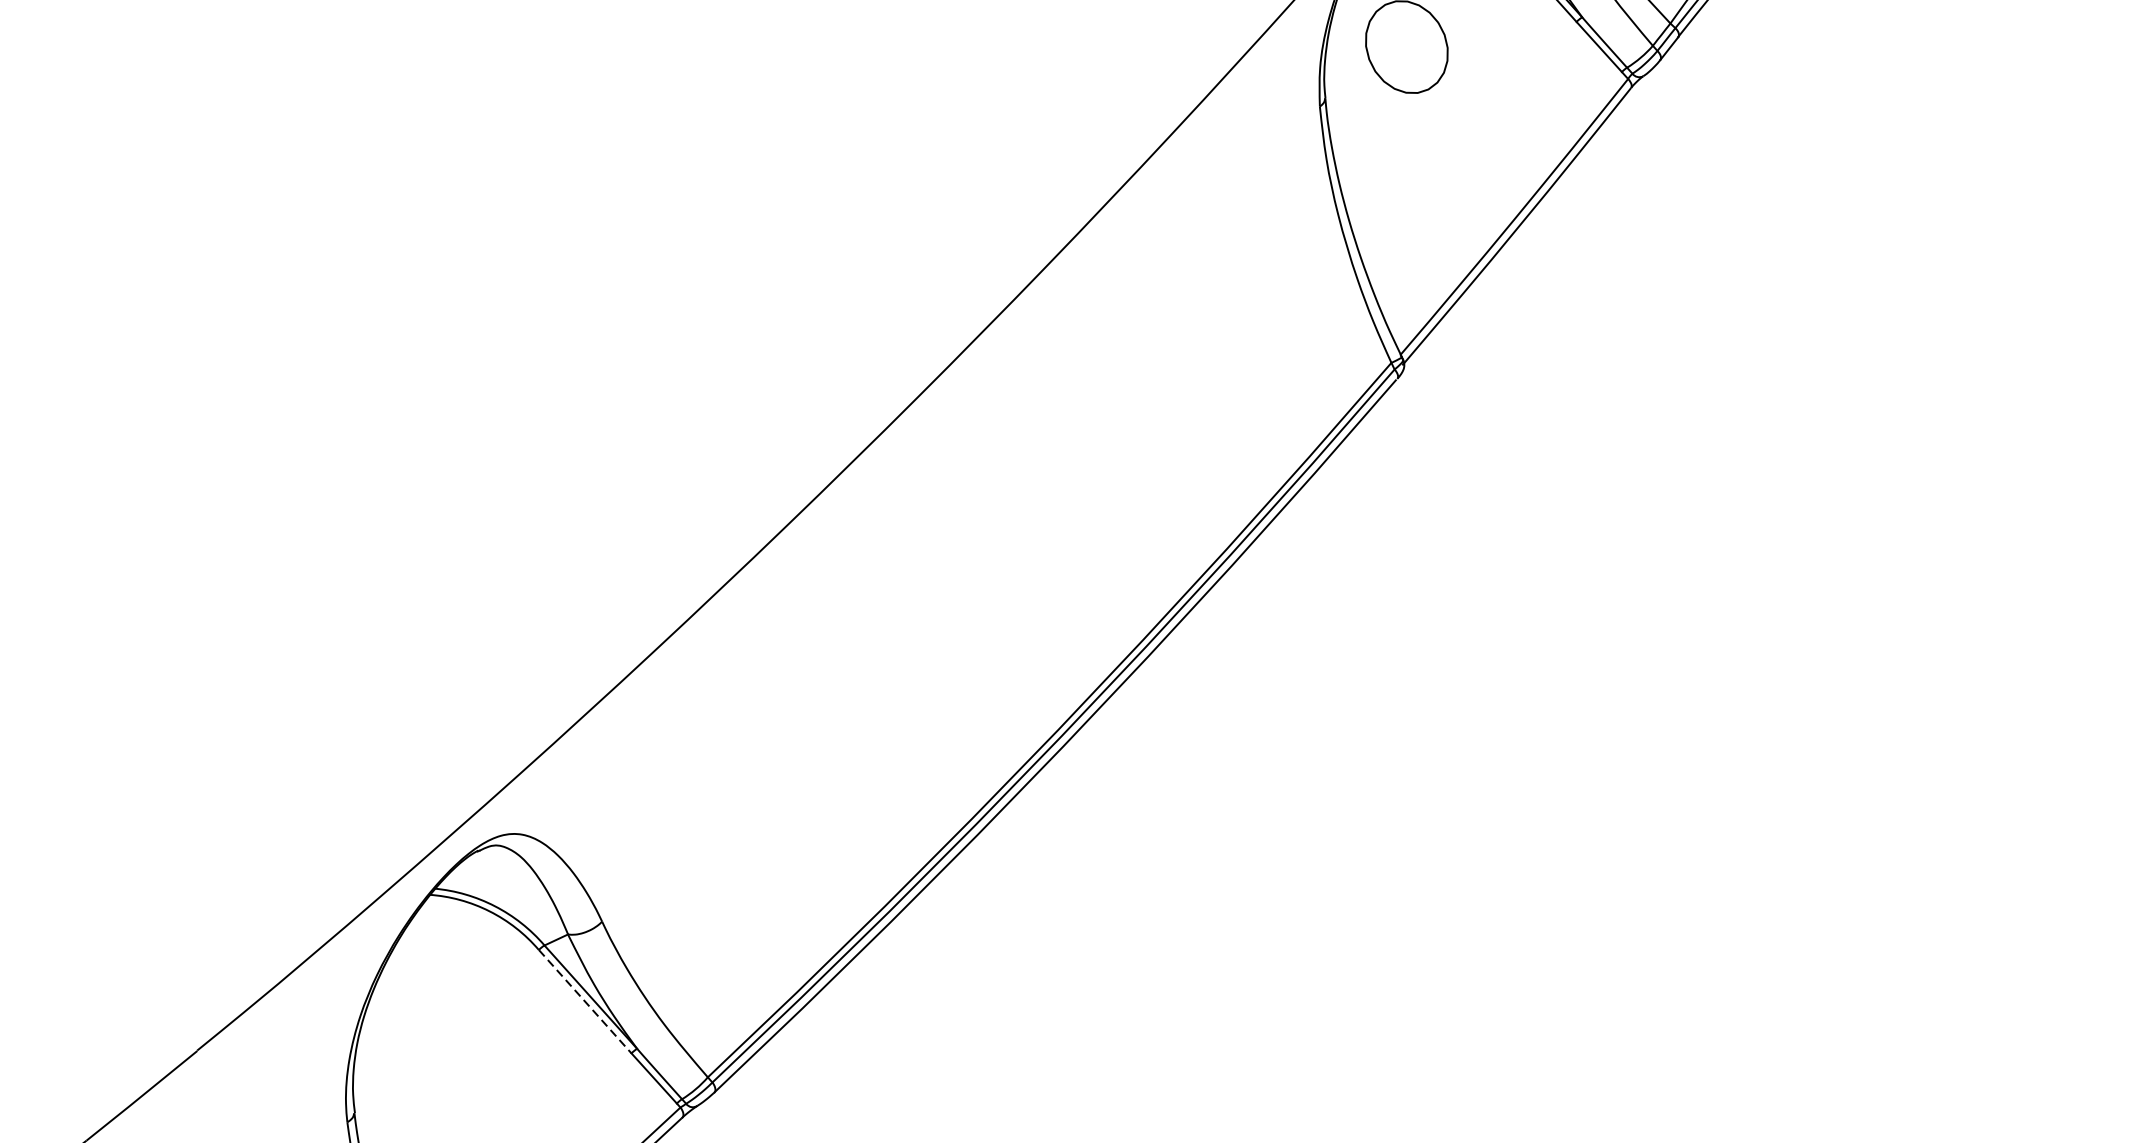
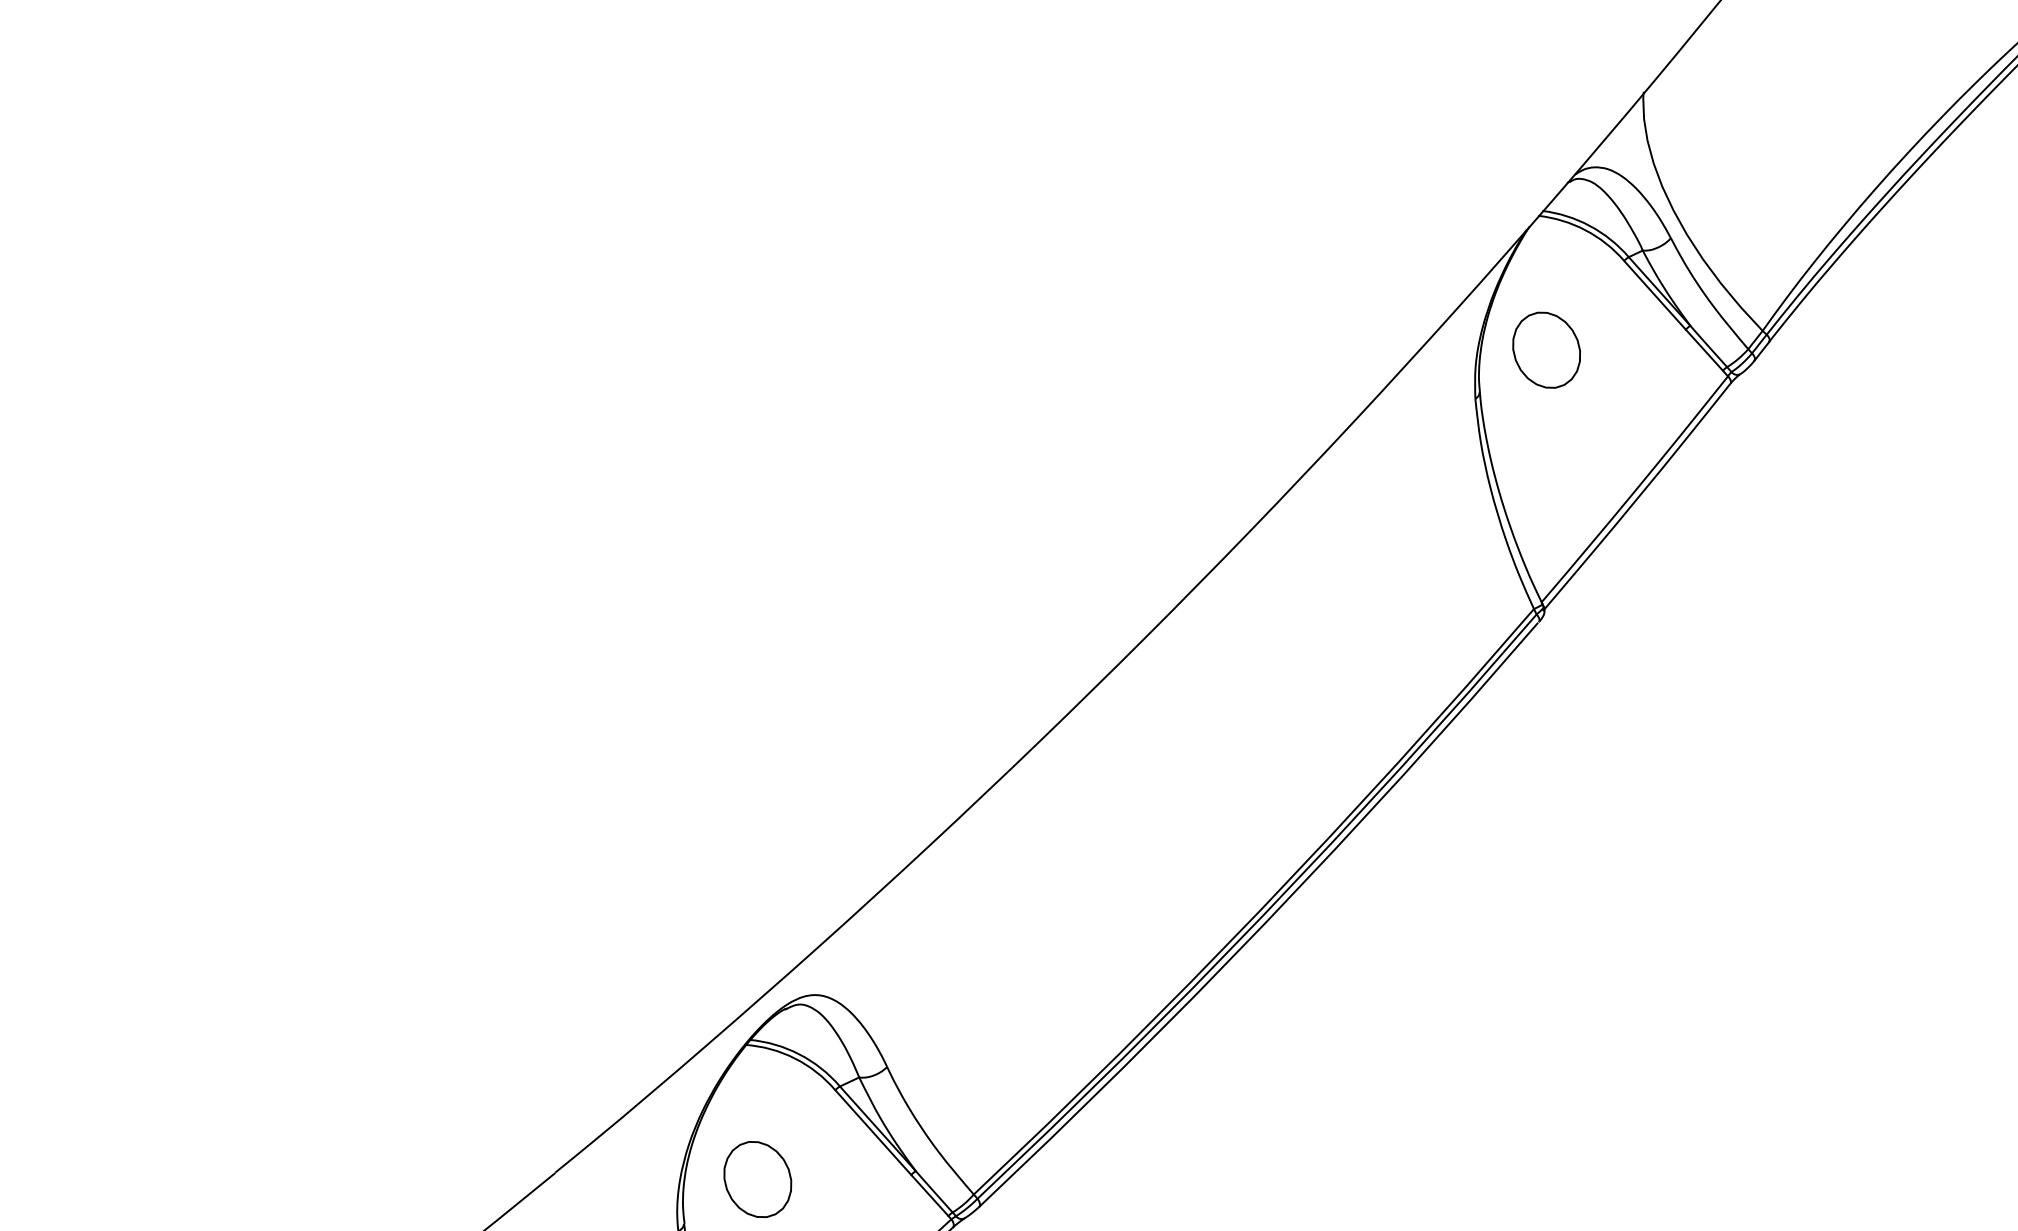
line: (585, 1001) -> (873, 1132), dashed -> solid
part: (443, 1058) -> (757, 1179), added

